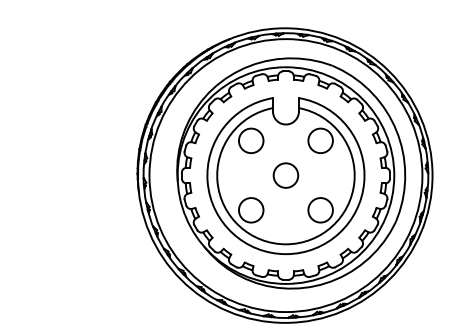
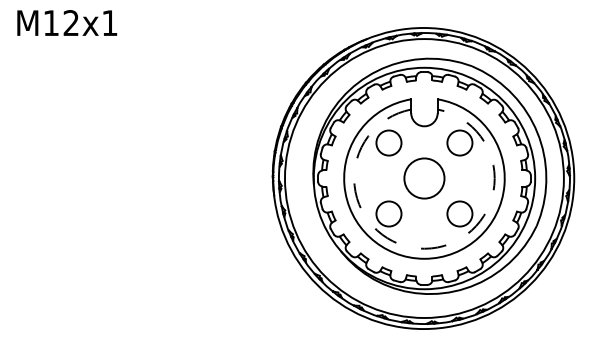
circle: (285, 175) -> (424, 178), size x1.6
arc: (285, 244) -> (424, 248), solid -> dashed

